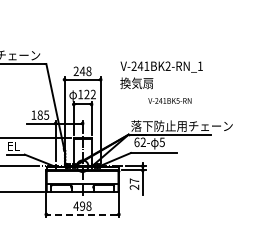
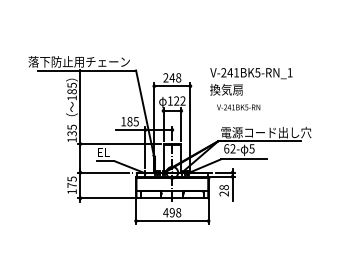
text: (167, 66) -> (257, 72), V-241BK2-RN_1 -> V-241BK5-RN_1
text: (169, 101) -> (238, 107), moved
text: (181, 126) -> (271, 132), 落下防止用チェーン -> 電源コード出し穴
text: (133, 181) -> (223, 187), 27 -> 28
line: (82, 215) -> (172, 221), dashed -> solid

